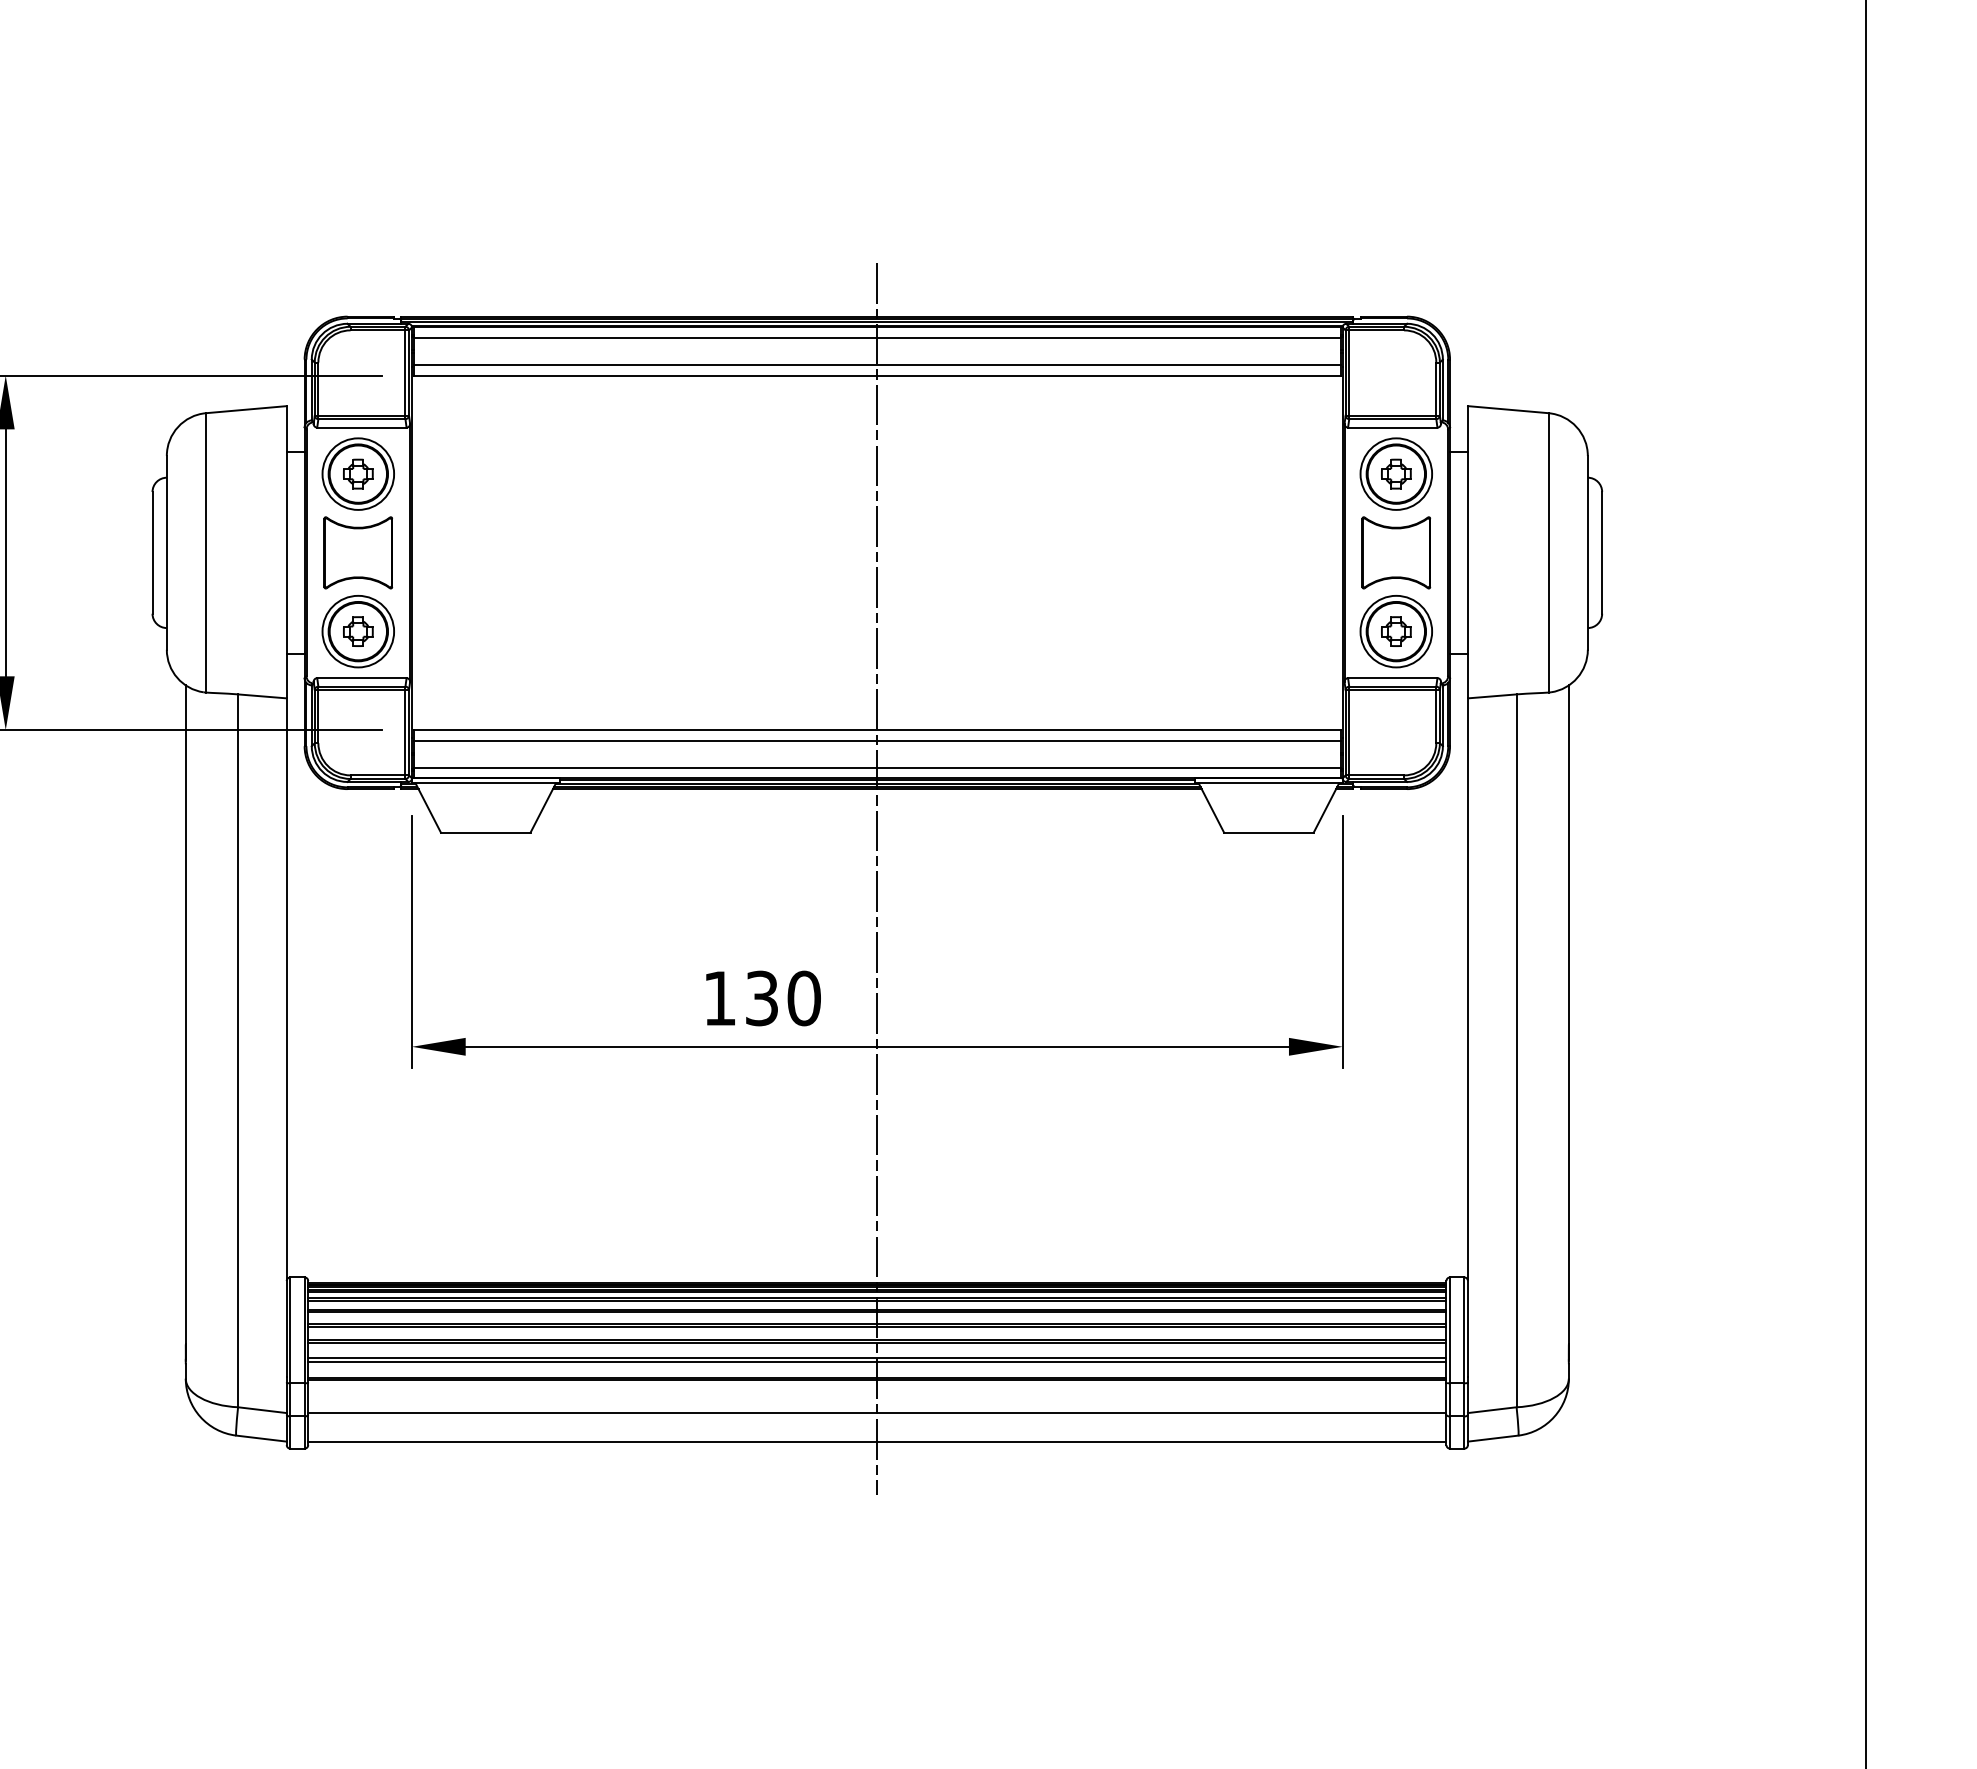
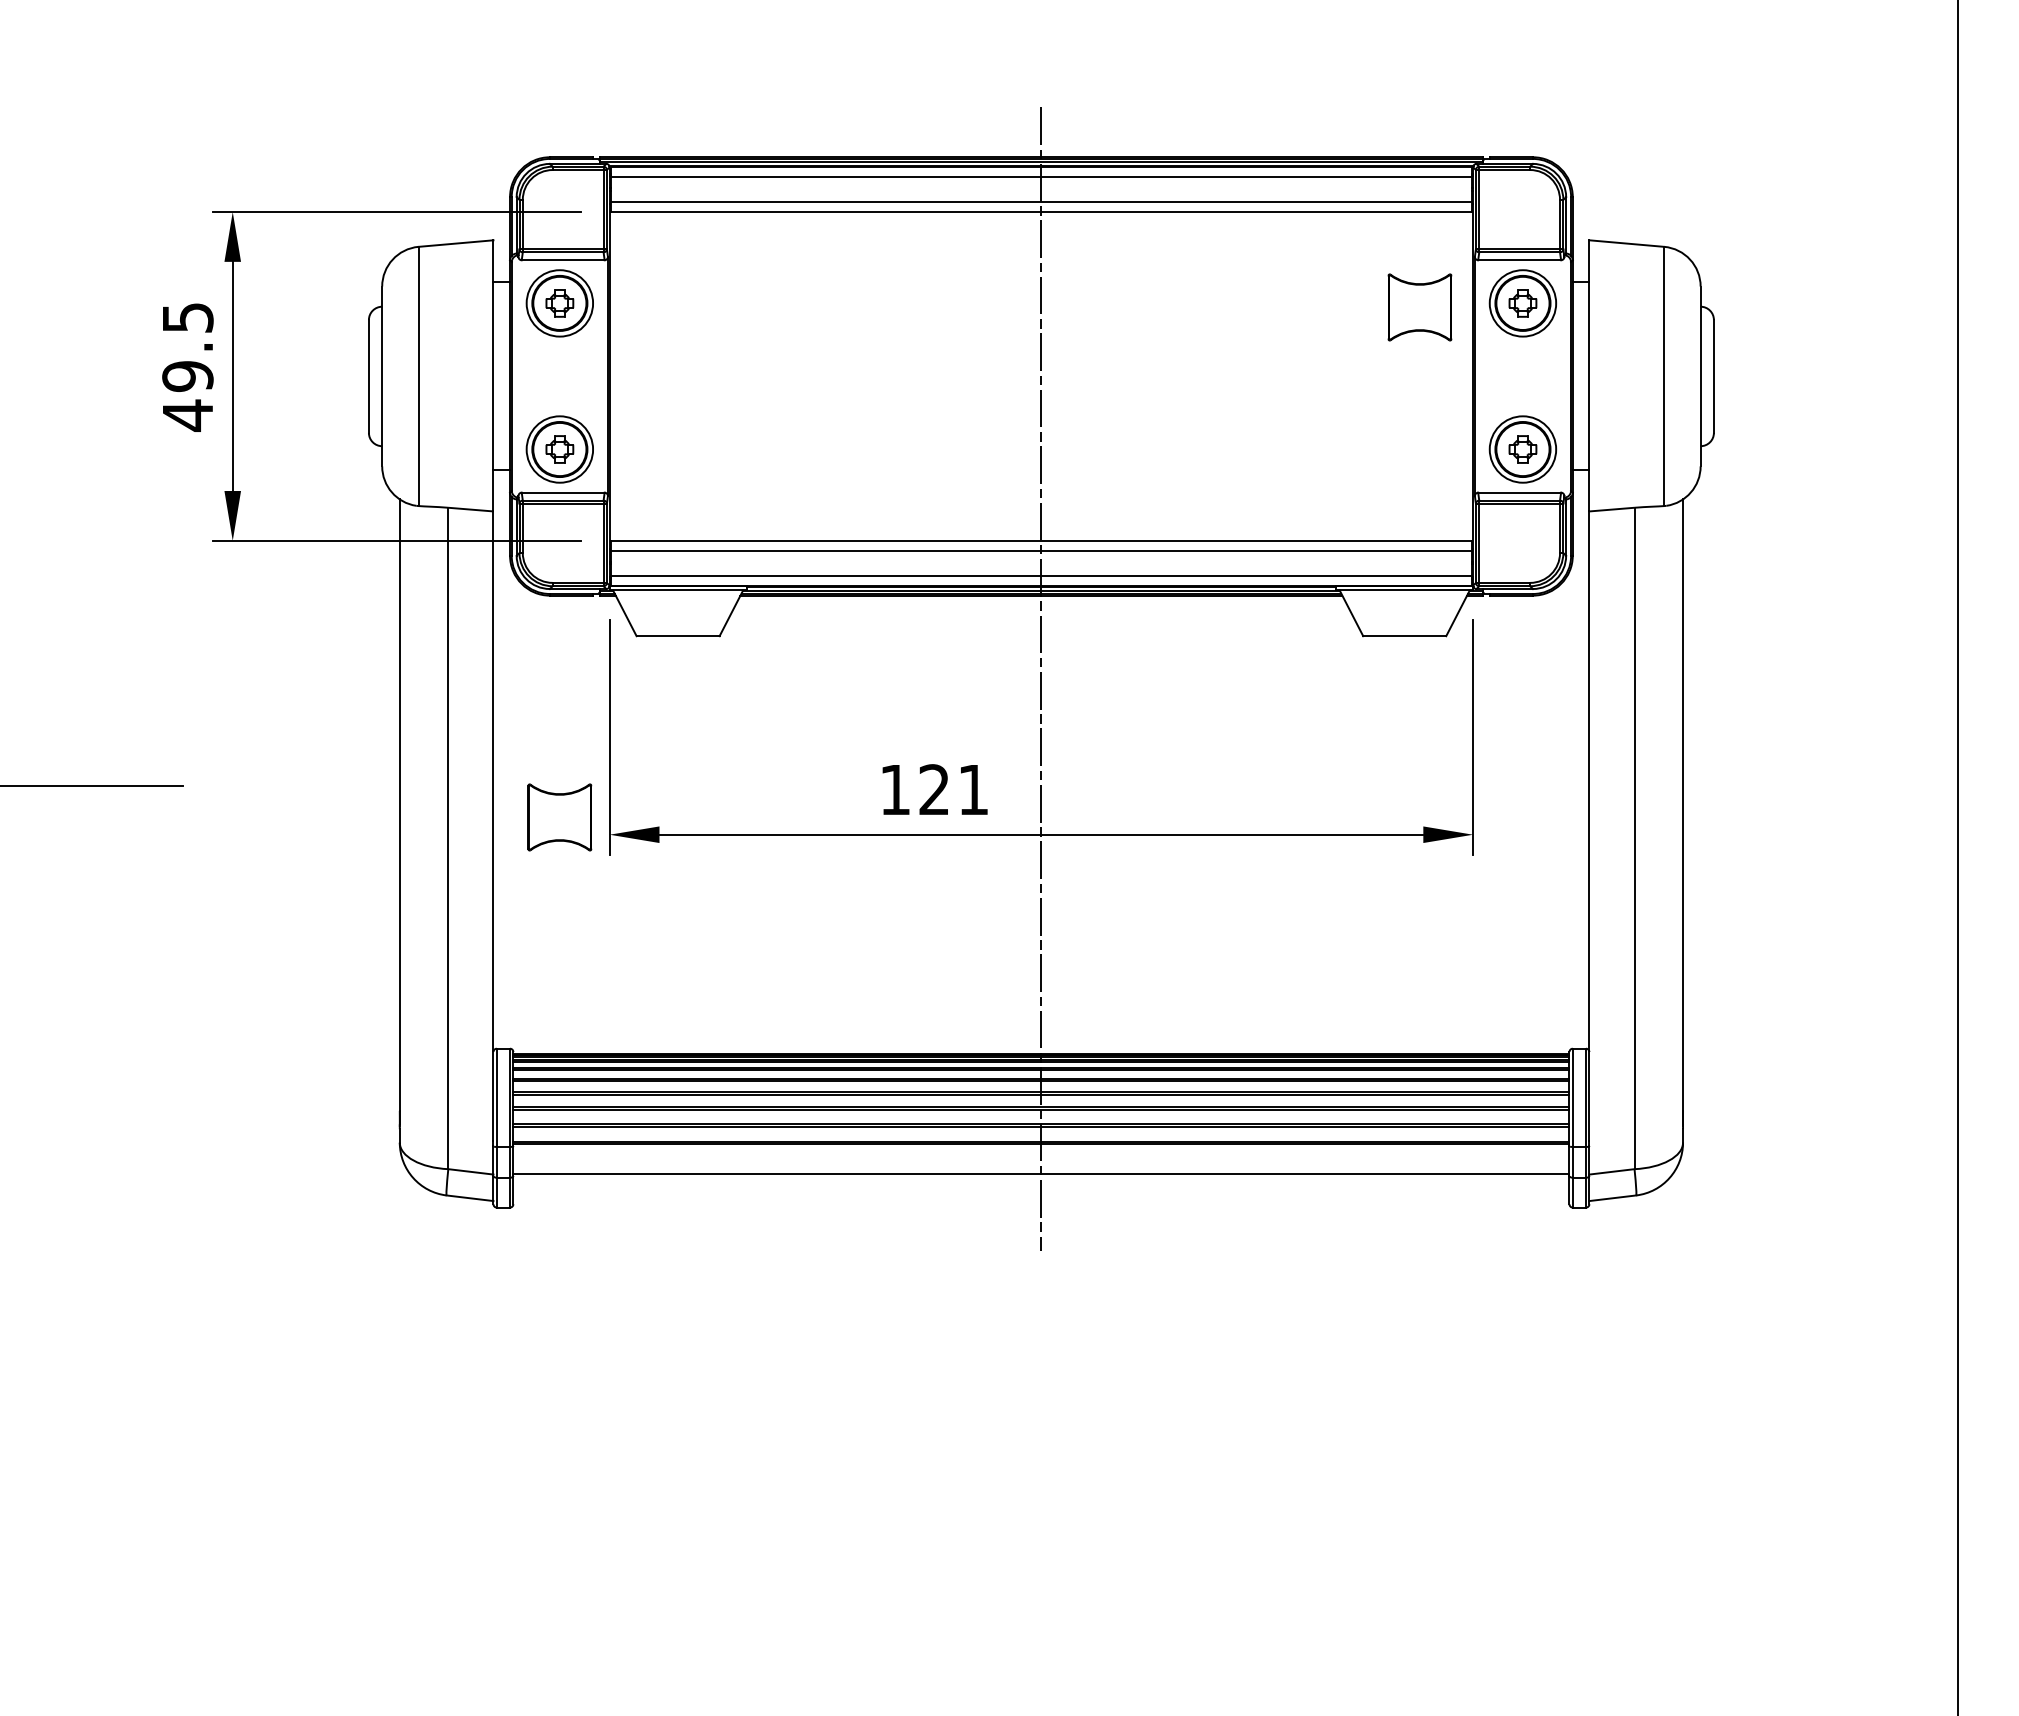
part: (357, 552) -> (559, 817), moved
part: (1395, 552) -> (1419, 307), moved
text: (783, 998) -> (954, 789), 130 -> 121
line: (877, 1441) -> (1041, 1200), removed

